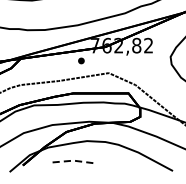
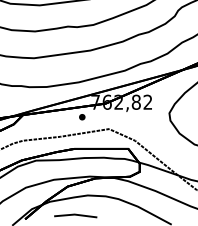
line: (74, 160) -> (75, 214), dashed -> solid

